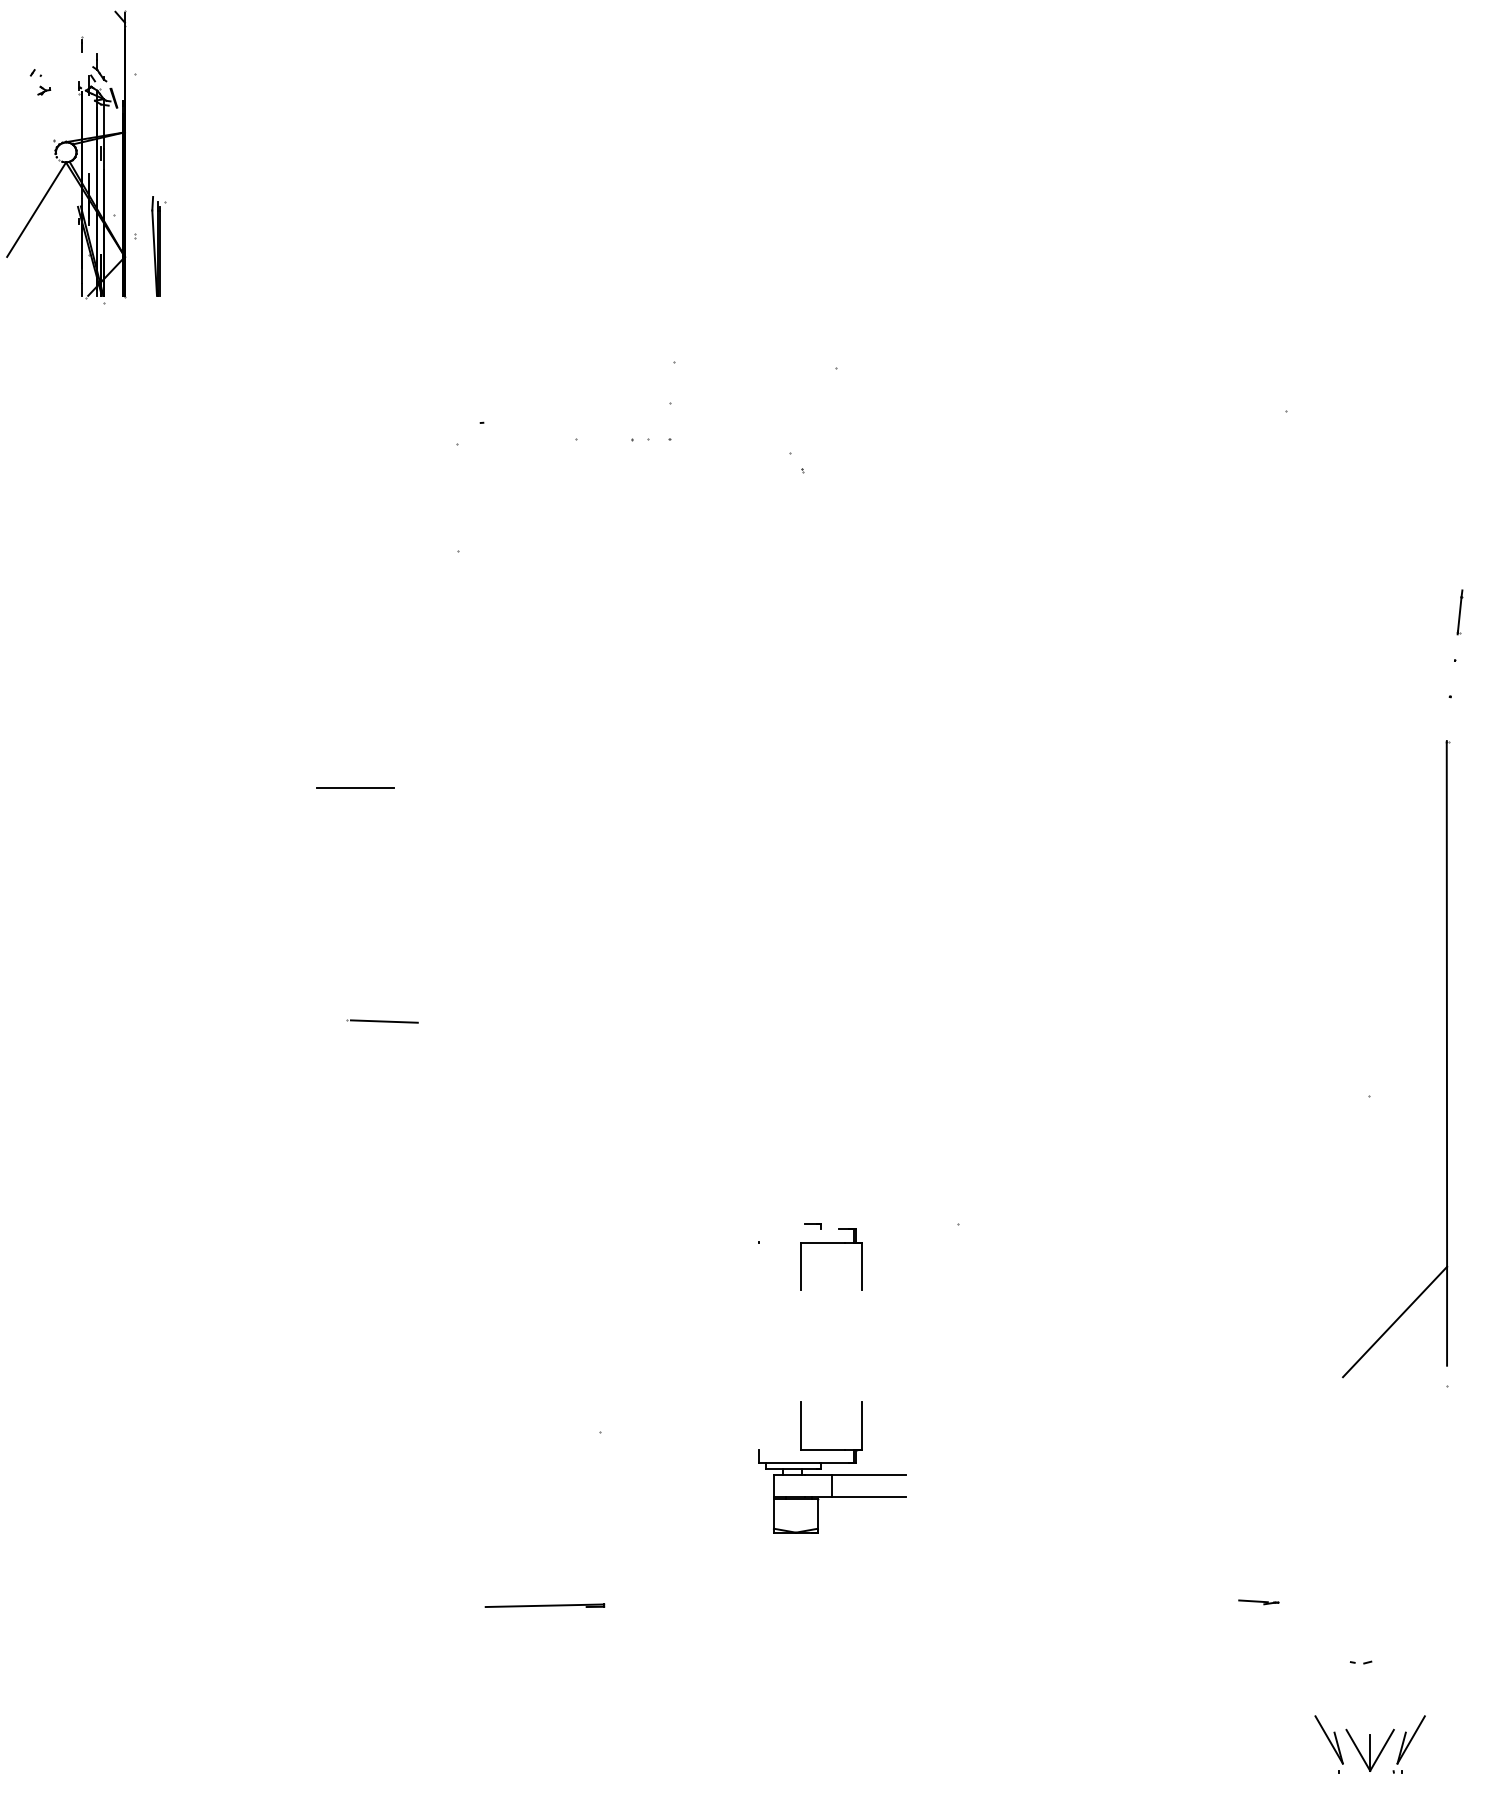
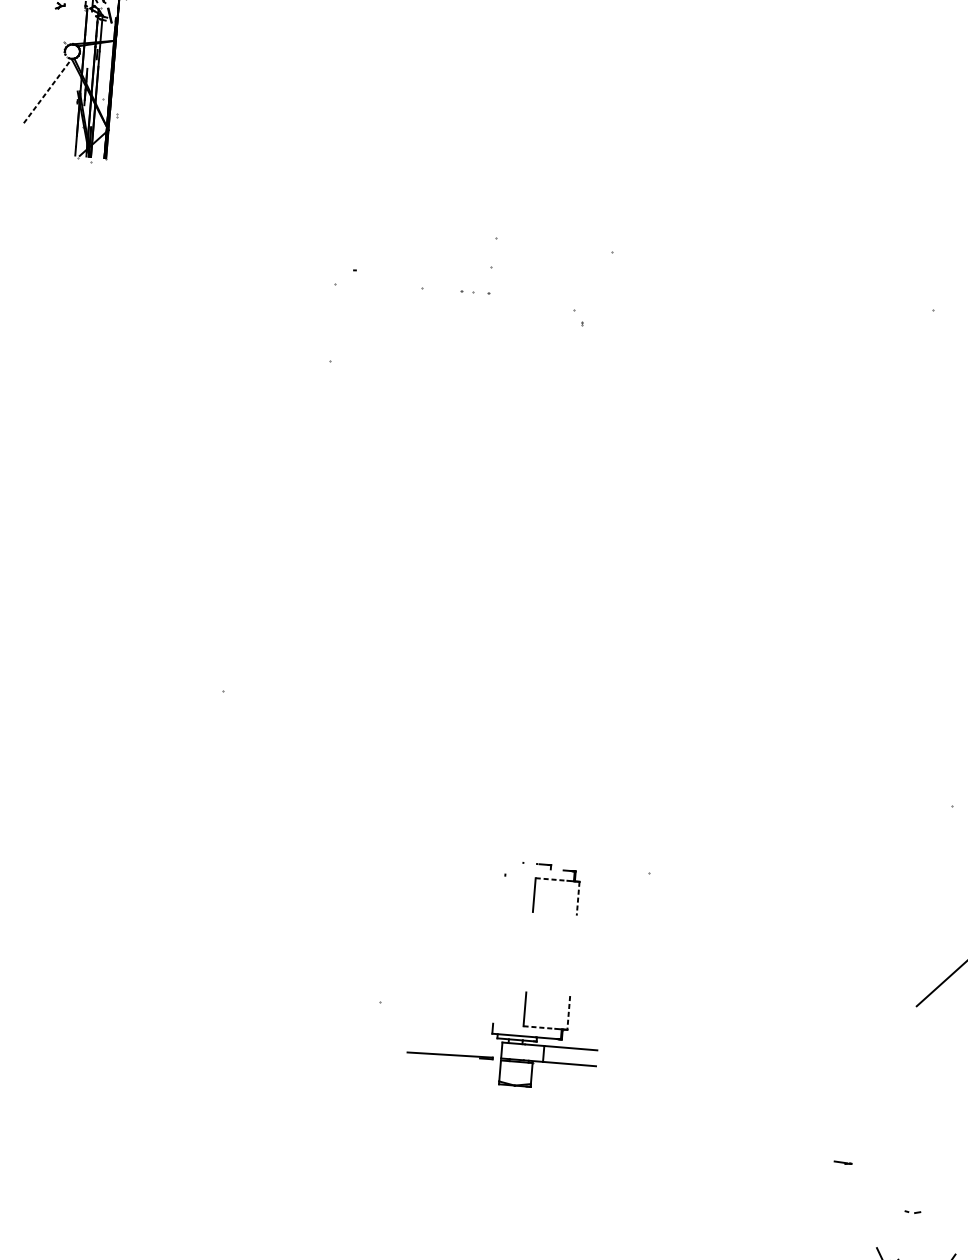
line: (36, 209) -> (47, 90), solid -> dashed
part: (158, 246) -> (133, 124), removed
line: (355, 787) -> (242, 524), removed
line: (383, 1021) -> (248, 694), removed
line: (823, 1243) -> (551, 879), solid -> dashed
line: (862, 1266) -> (578, 898), solid -> dashed
line: (862, 1426) -> (568, 1013), solid -> dashed
line: (823, 1449) -> (539, 1027), solid -> dashed
part: (1258, 1602) -> (842, 1163), size x0.6
part: (544, 1605) -> (449, 1054), moved

